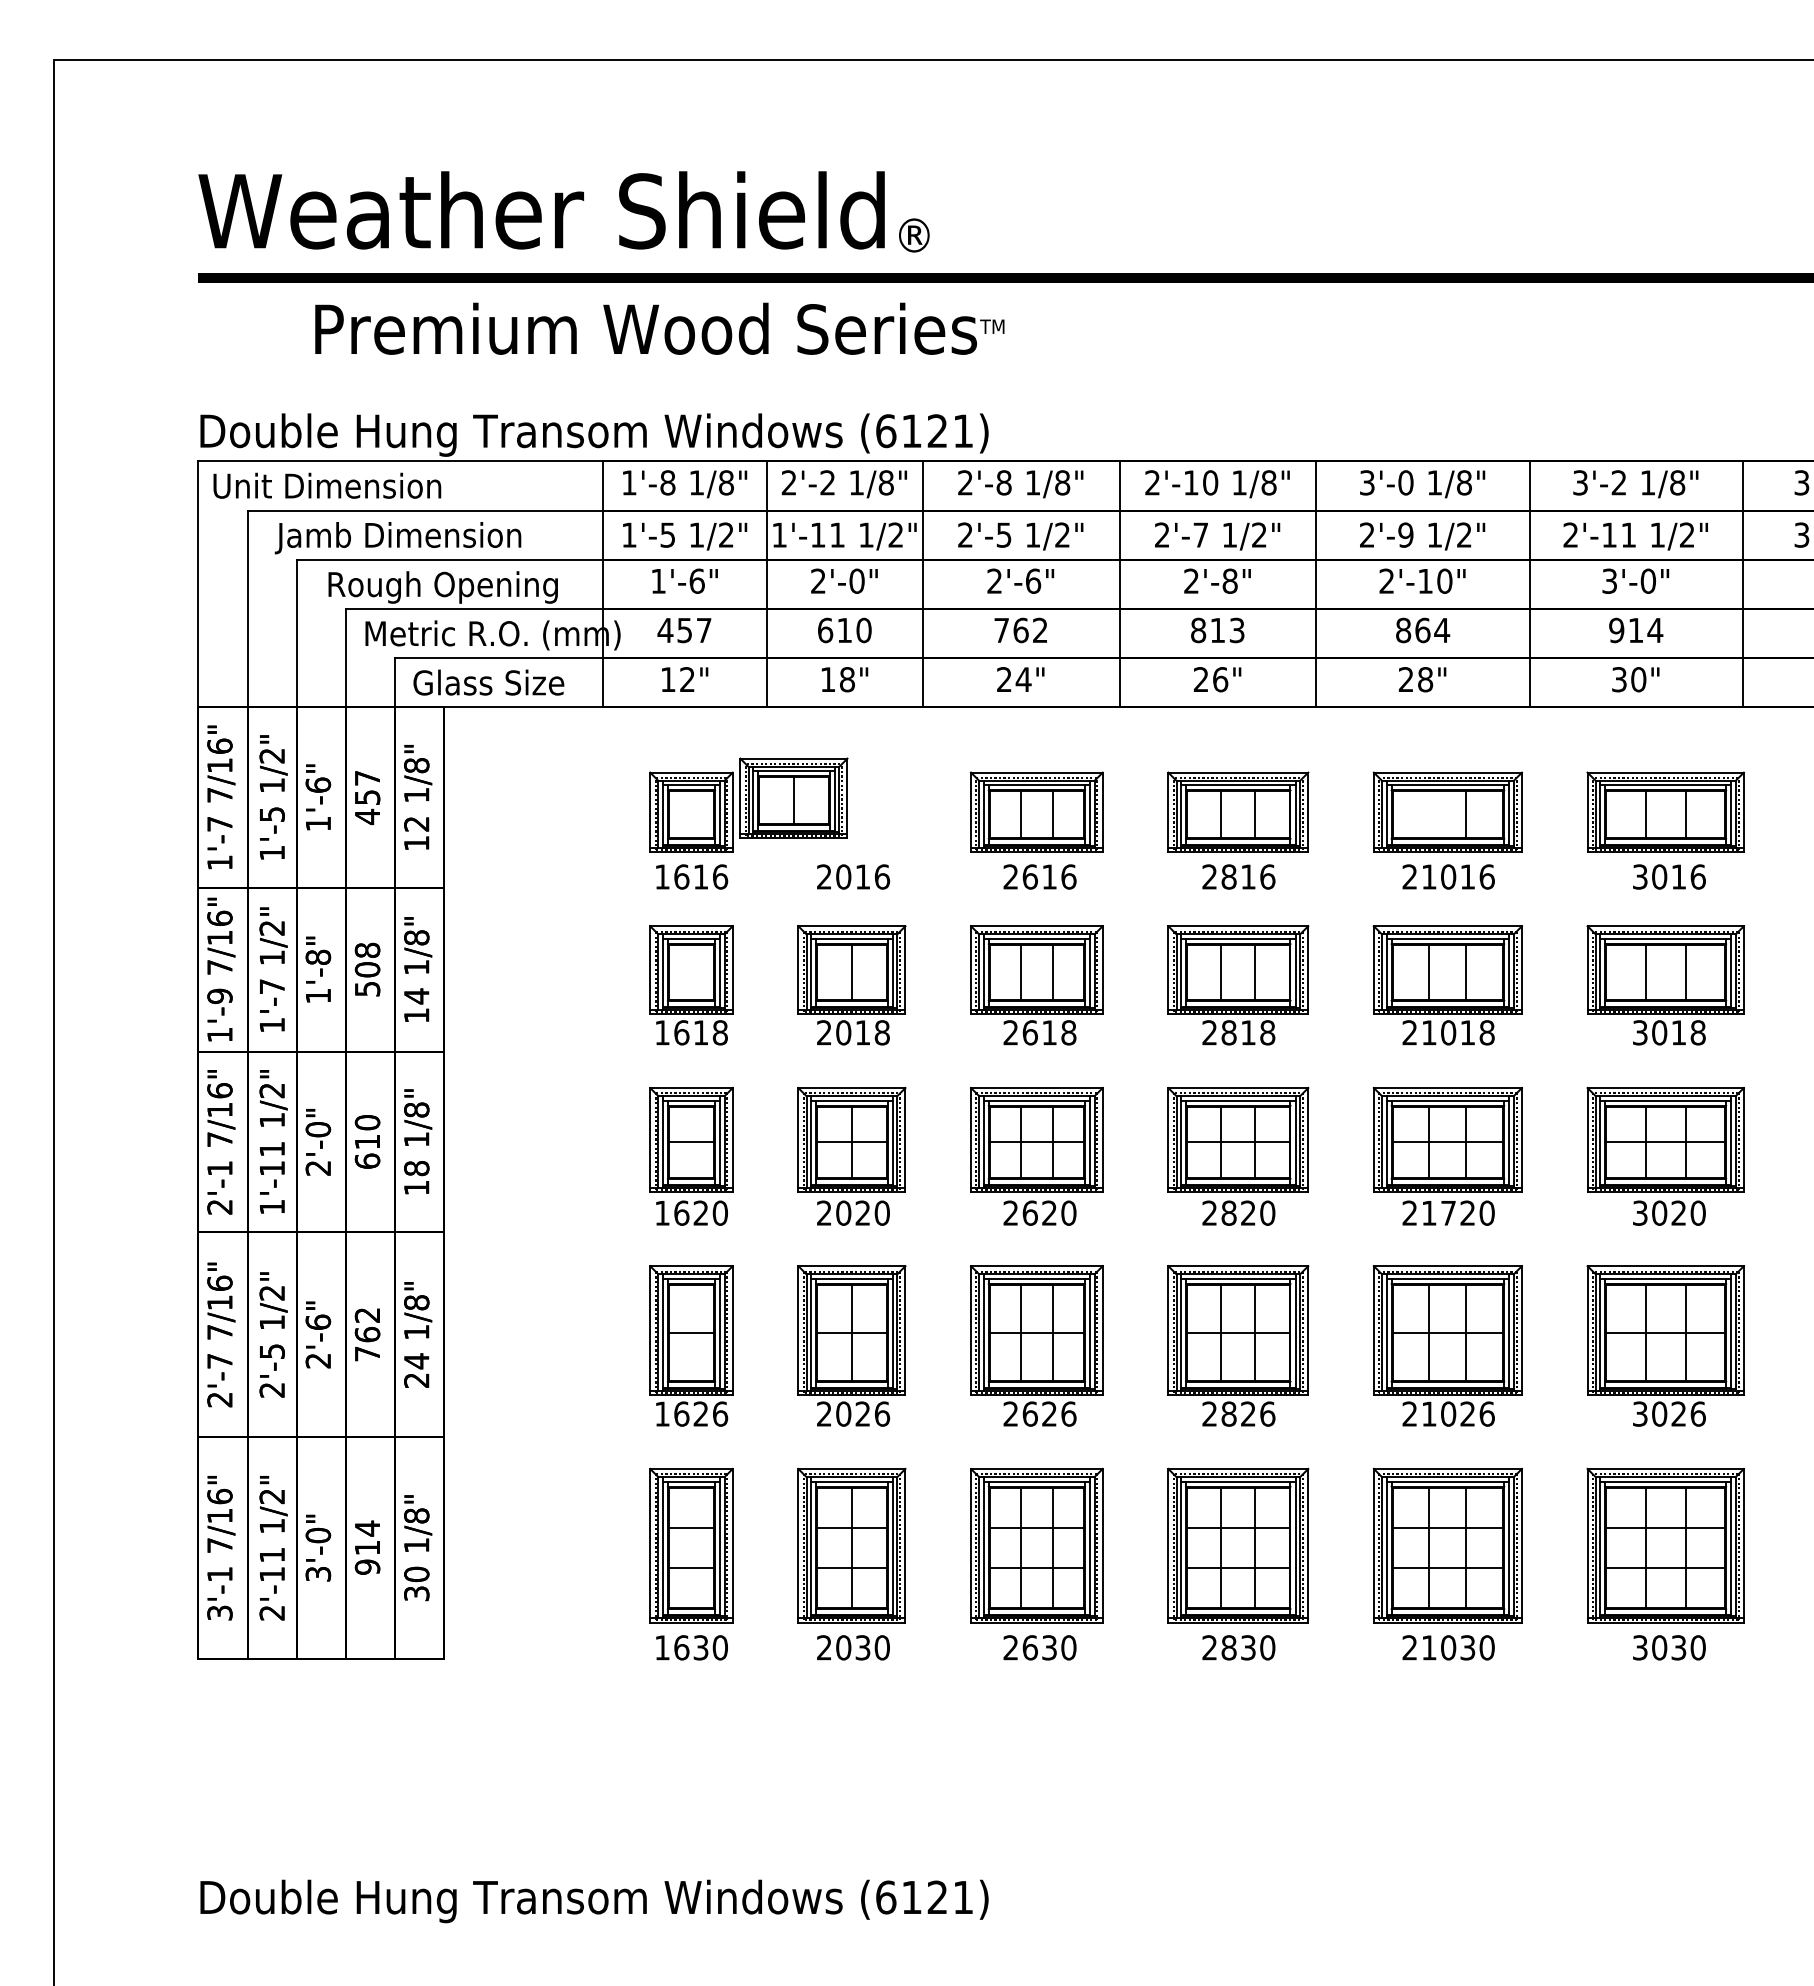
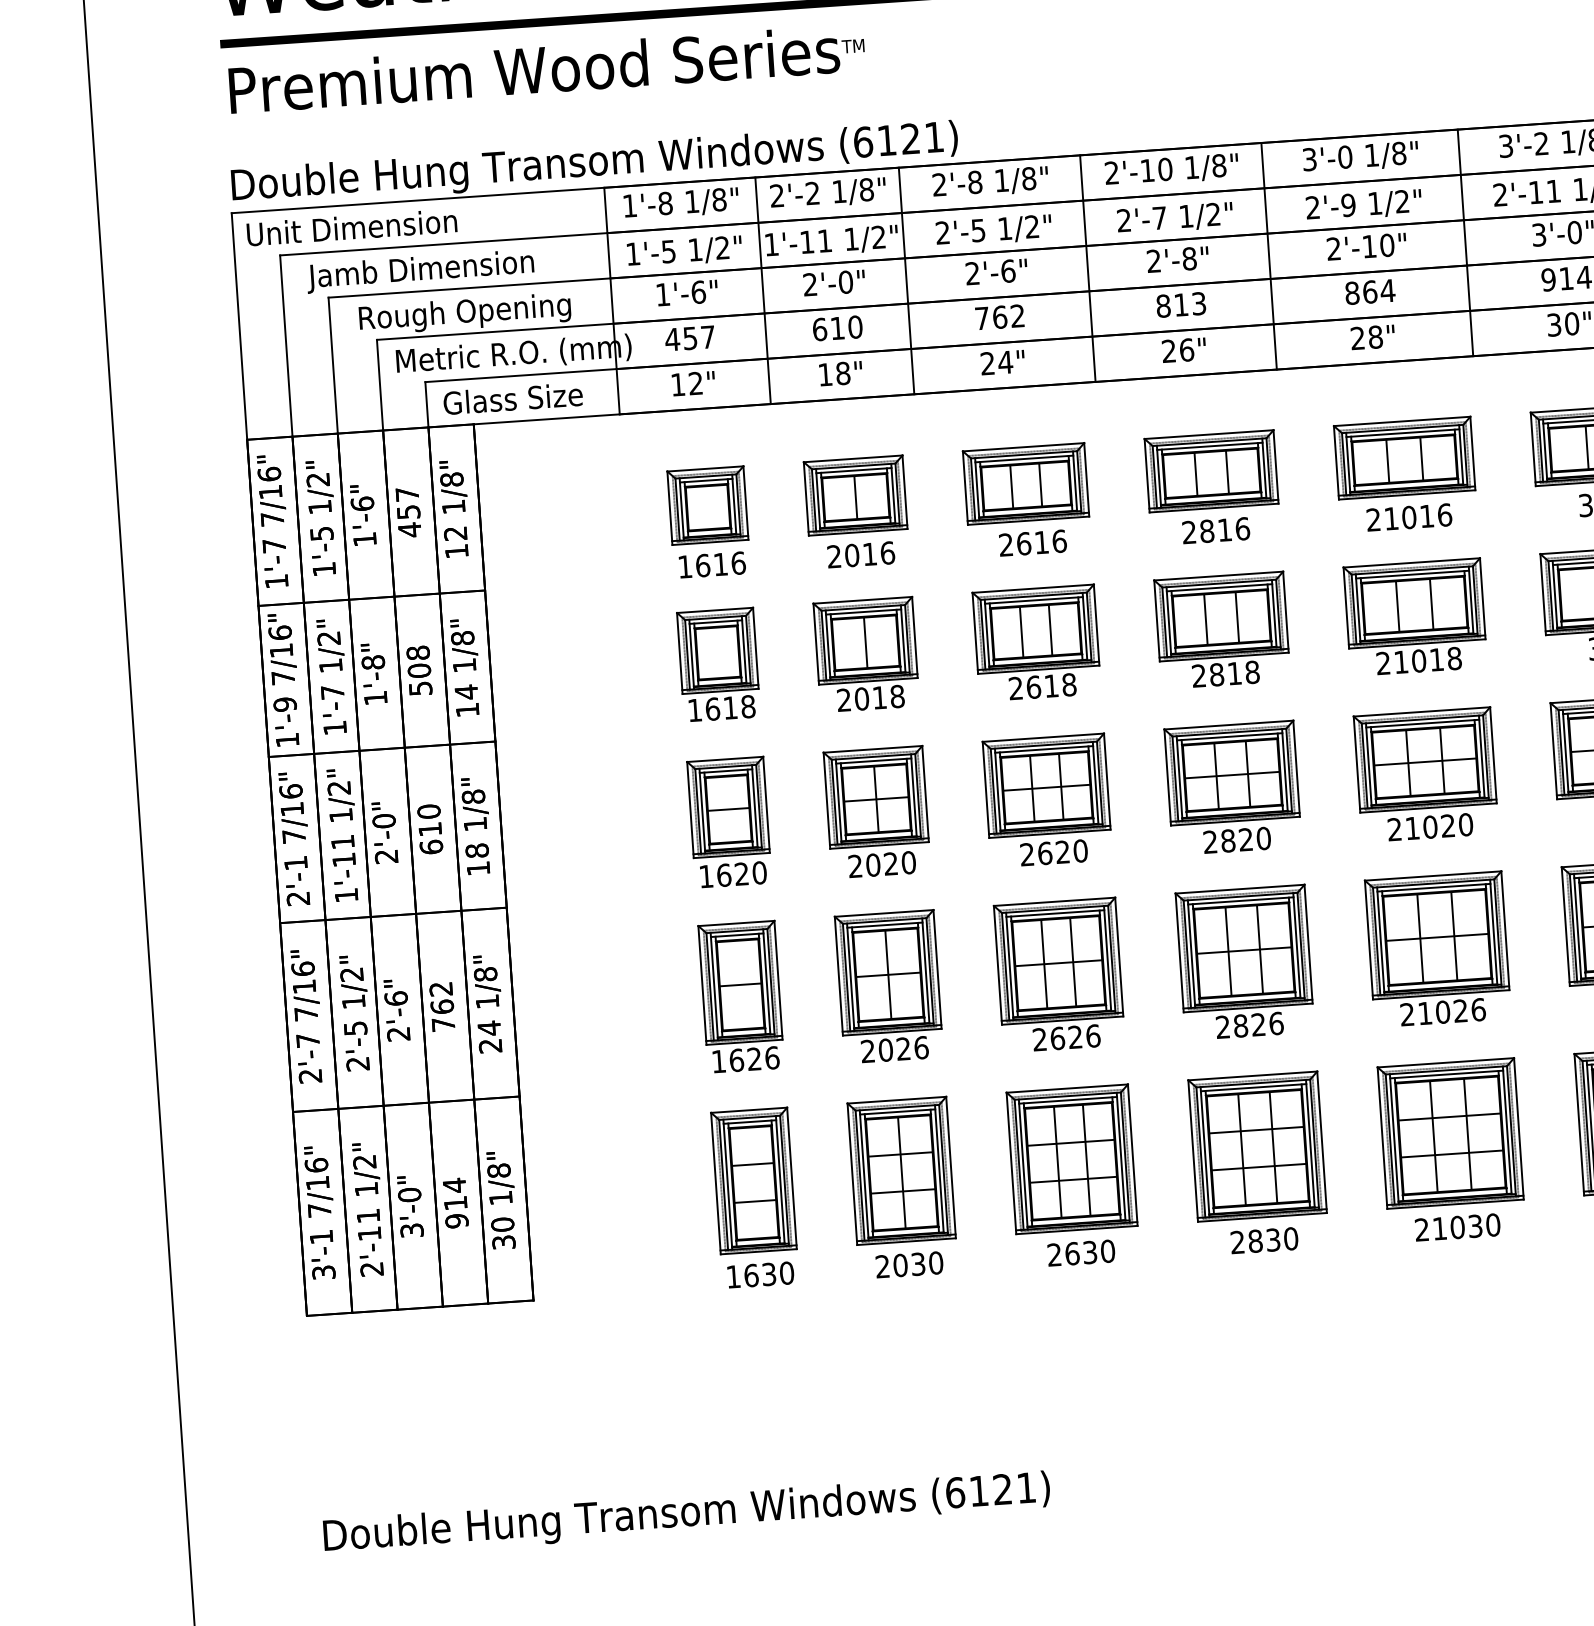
text: (659, 328) -> (546, 68), moved
part: (793, 797) -> (855, 494), moved
line: (1429, 814) -> (1387, 461), added
text: (1448, 1212) -> (1430, 826), 21720 -> 21020

